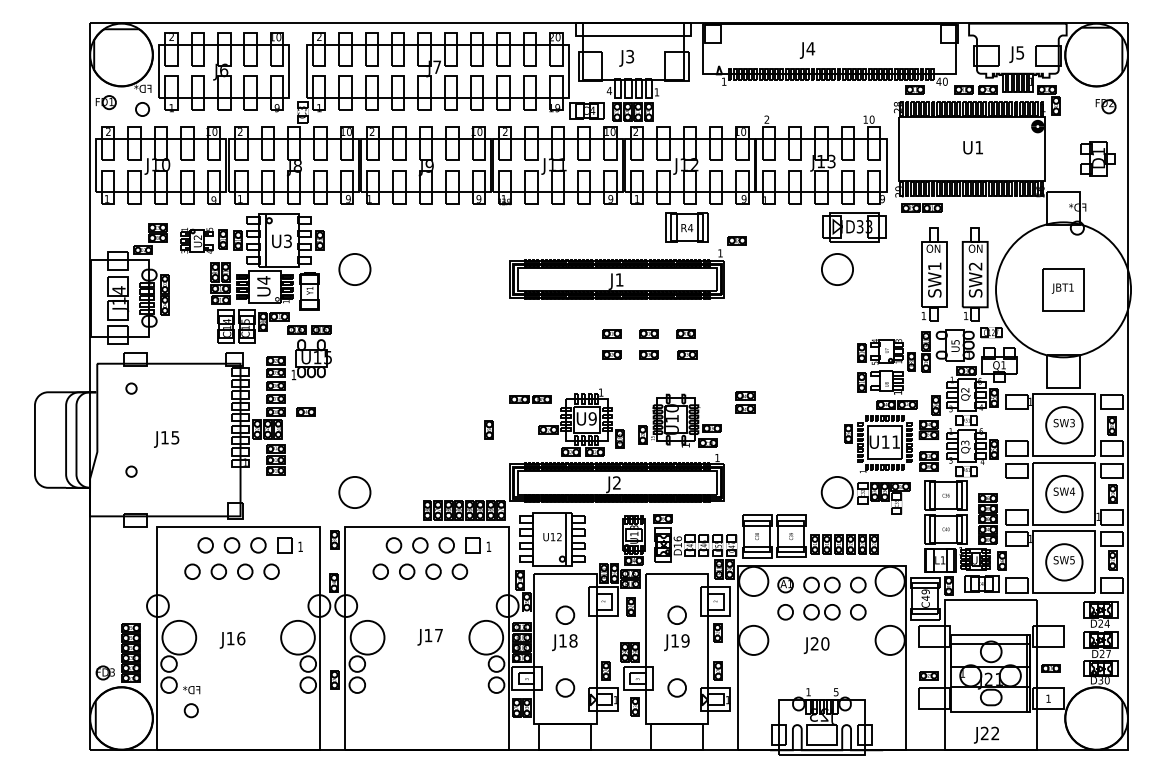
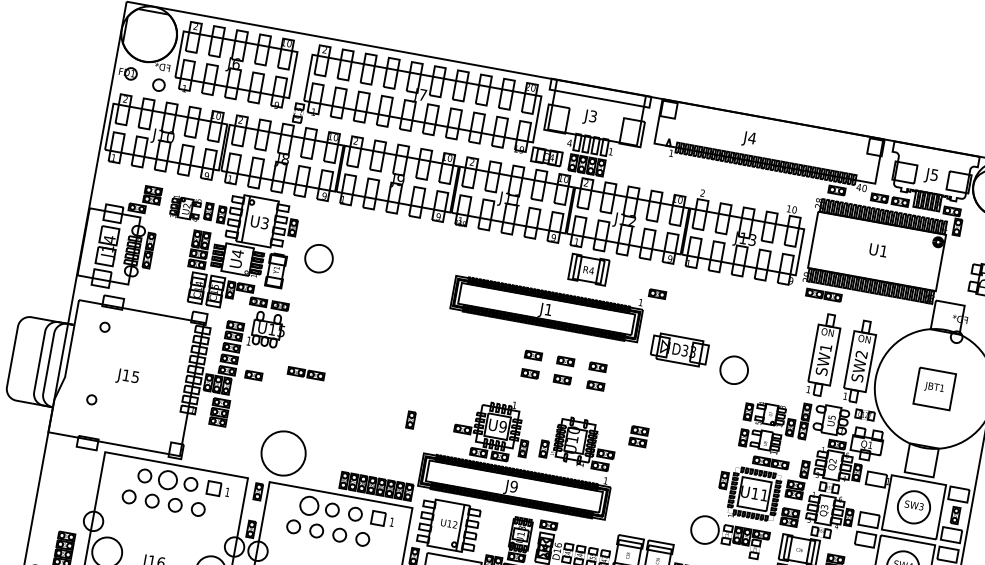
part: (686, 227) -> (588, 269), moved
part: (854, 227) -> (680, 350), moved
circle: (837, 269) -> (734, 370), moved
part: (530, 399) -> (305, 373), moved
text: (616, 482) -> (513, 486), J2 -> J9
circle: (354, 492) -> (283, 453), size x1.6
circle: (231, 545) -> (167, 480), size x1.4
circle: (393, 545) -> (308, 505), size x1.4

